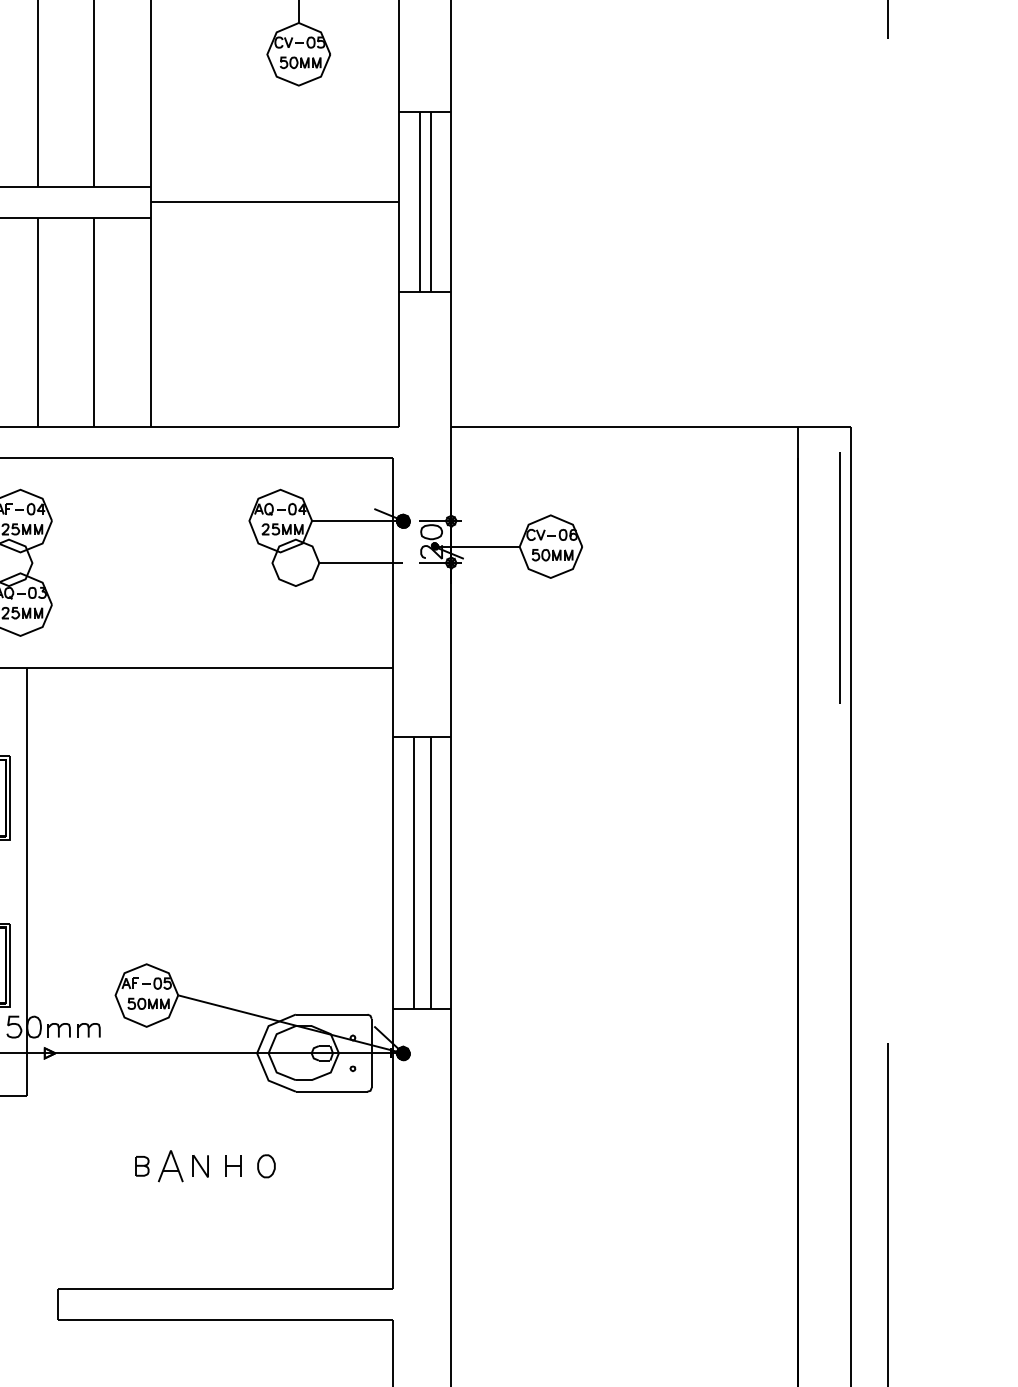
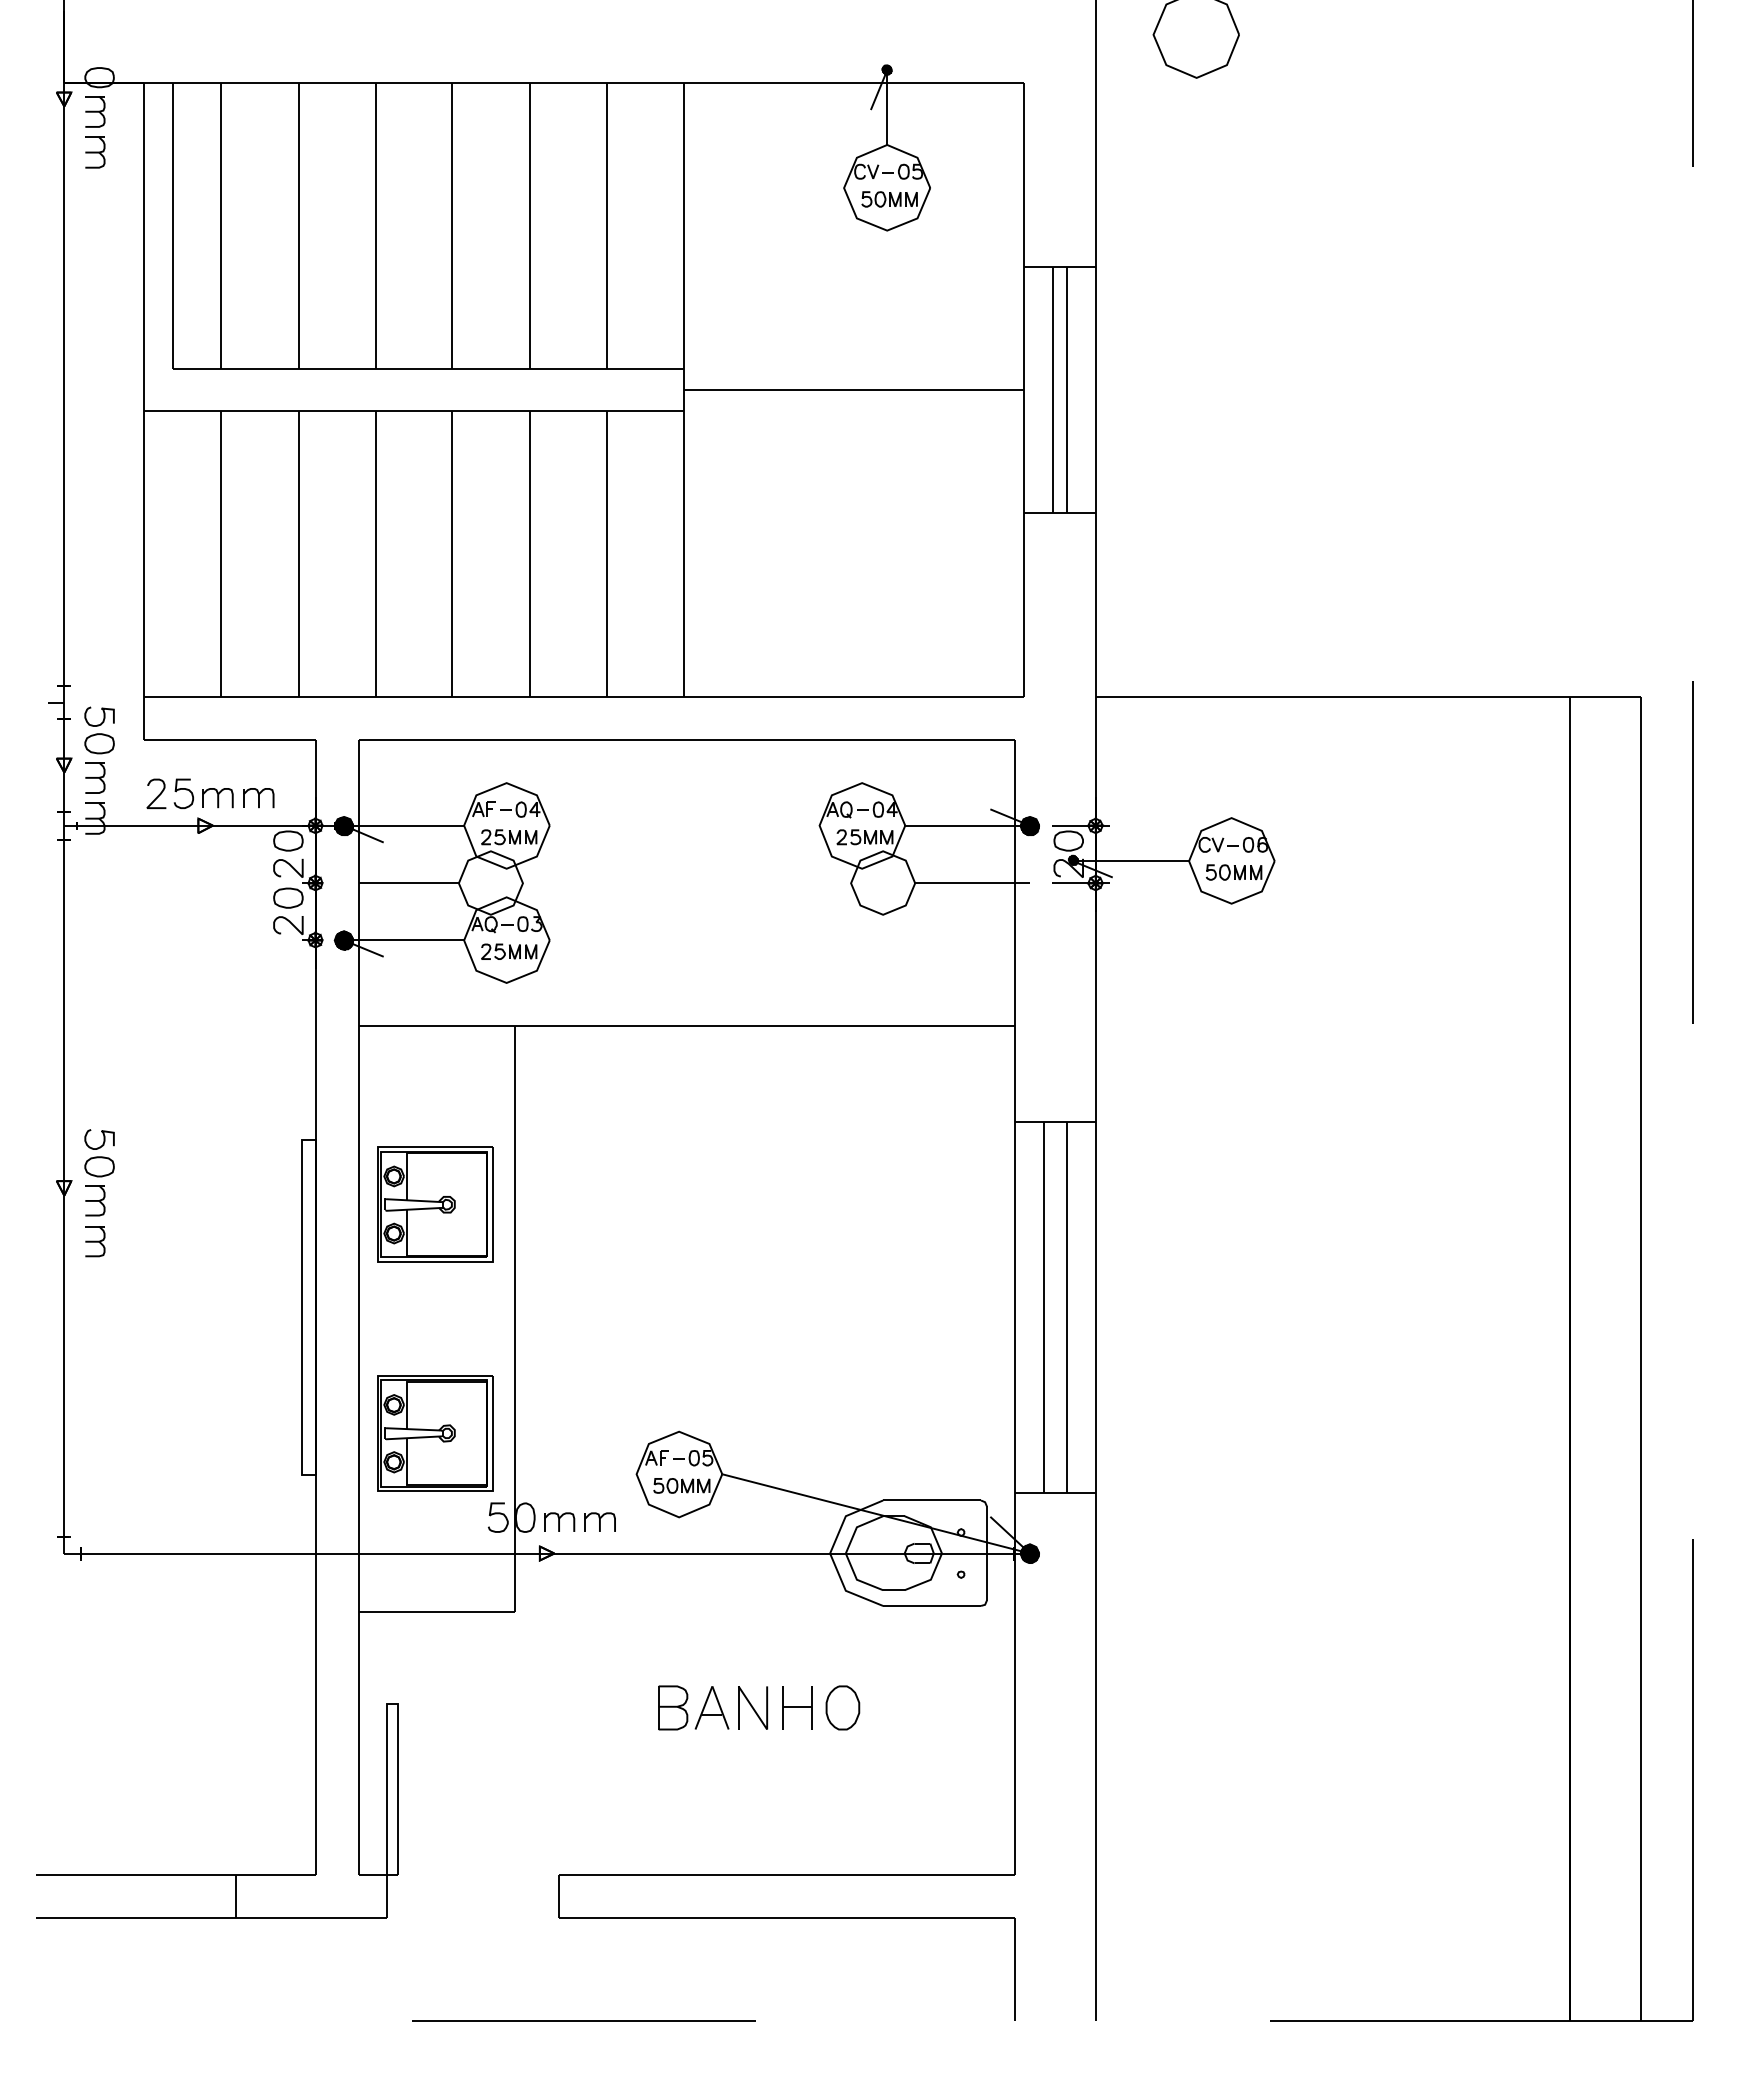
line: (840, 577) -> (1692, 852), moved
part: (142, 1165) -> (673, 1707), size x1.67
part: (201, 1165) -> (753, 1707), size x1.43
part: (233, 1165) -> (797, 1707), size x1.43
part: (266, 1165) -> (842, 1707), size x1.43

